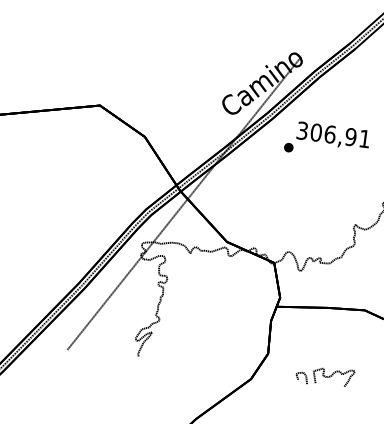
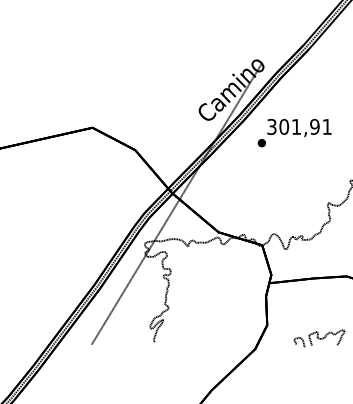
text: (330, 133) -> (296, 126), 306,91 -> 301,91

